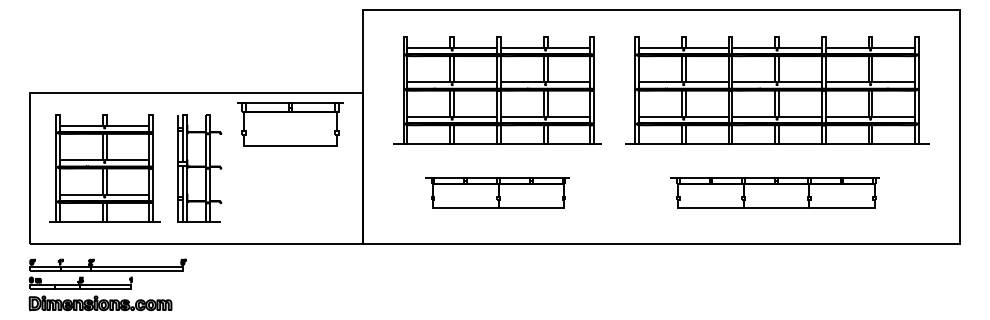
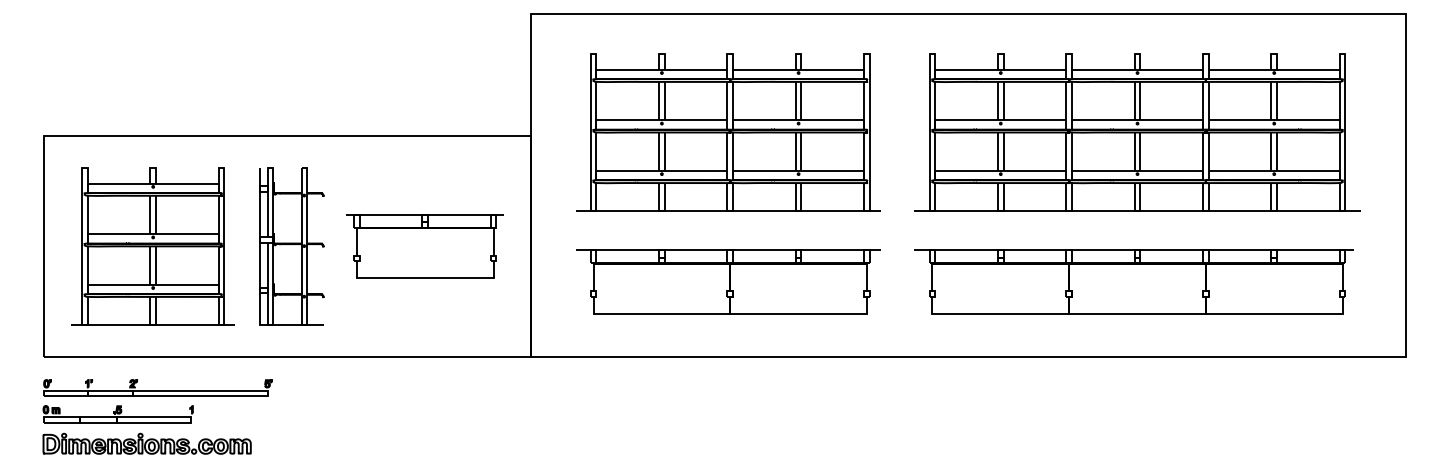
part: (290, 124) -> (425, 246), moved
part: (497, 192) -> (728, 281), size x1.43
part: (774, 192) -> (1133, 281), size x1.43

